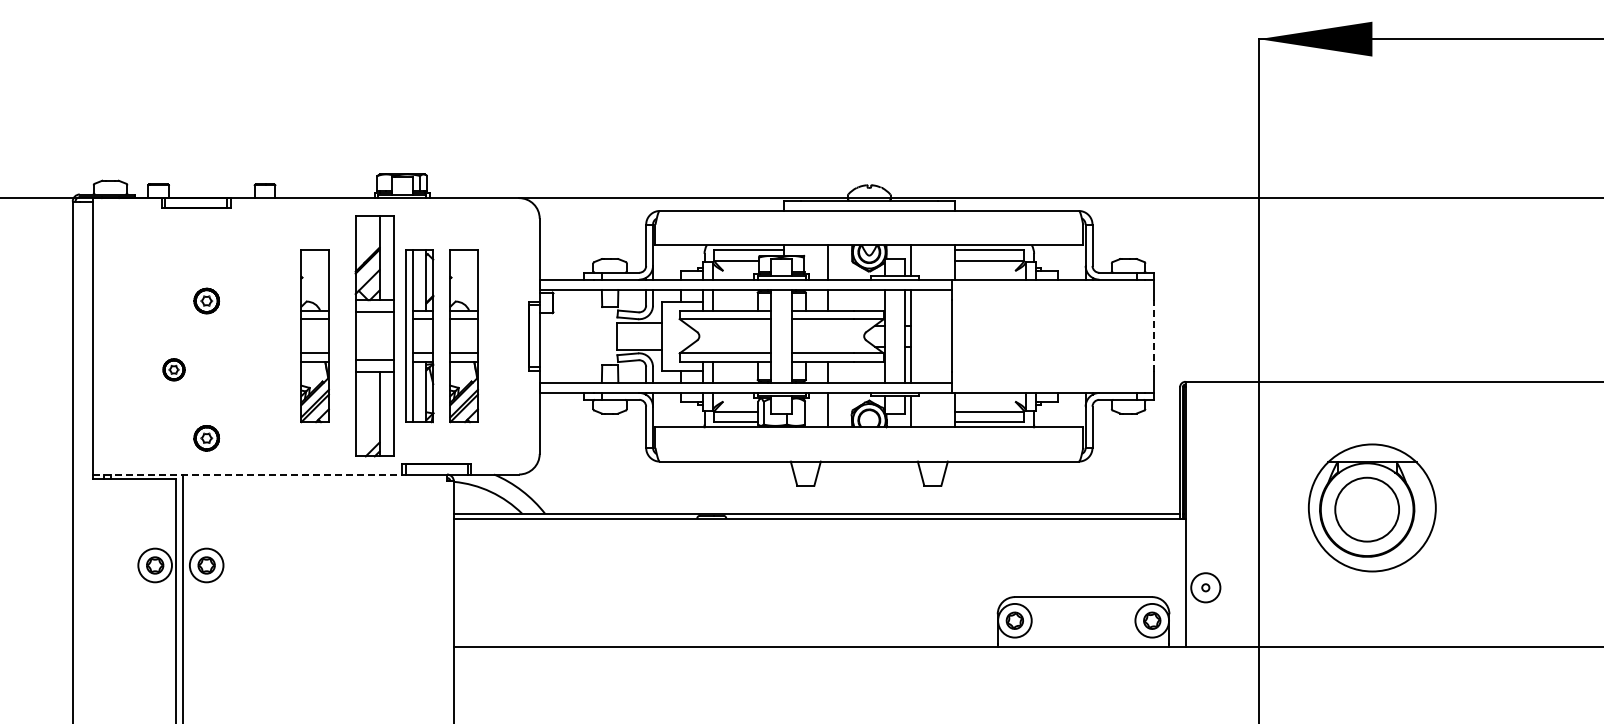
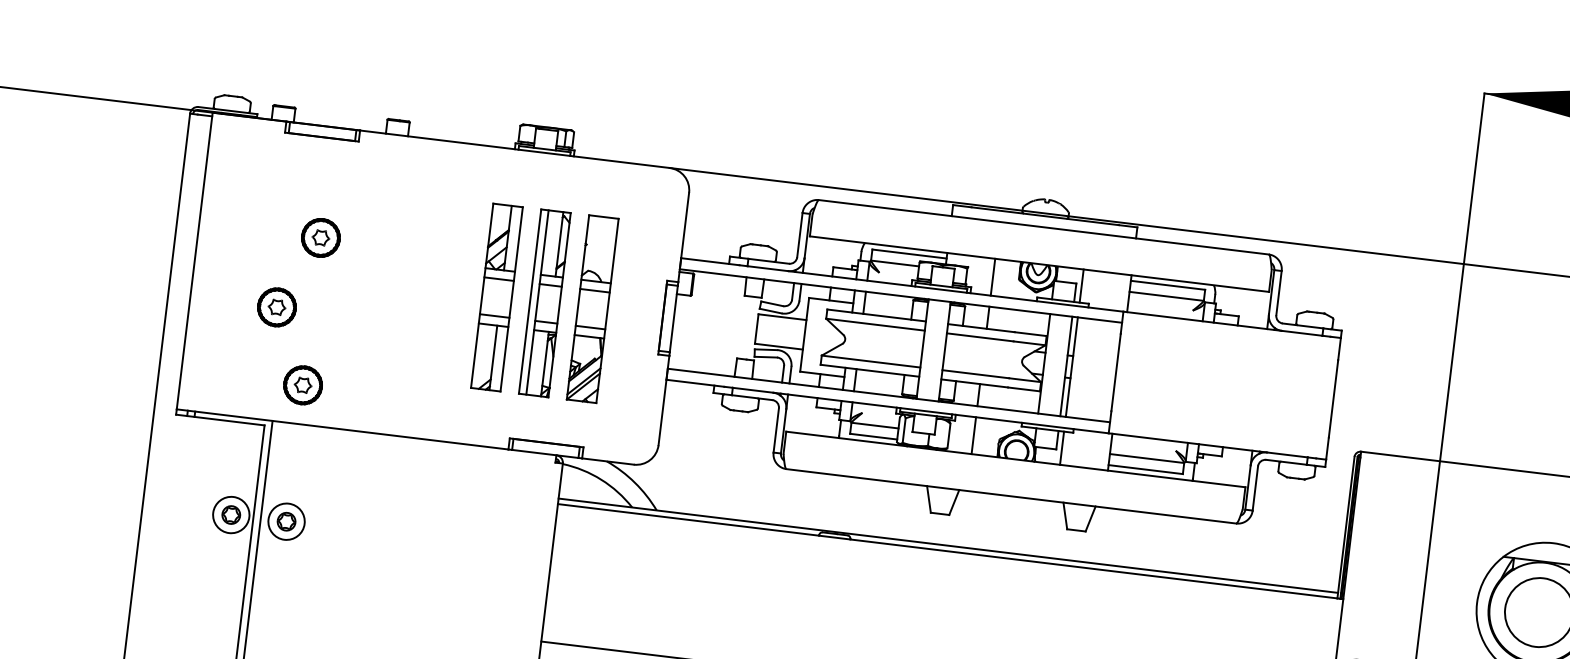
part: (206, 300) -> (320, 237), size x1.43
line: (1154, 335) -> (1333, 397), dashed -> solid
part: (314, 336) -> (432, 289), removed
part: (374, 336) -> (496, 297), size x0.71
part: (173, 369) -> (276, 307), size x1.67
part: (206, 437) -> (303, 384), size x1.43
line: (247, 474) -> (342, 429), dashed -> solid

